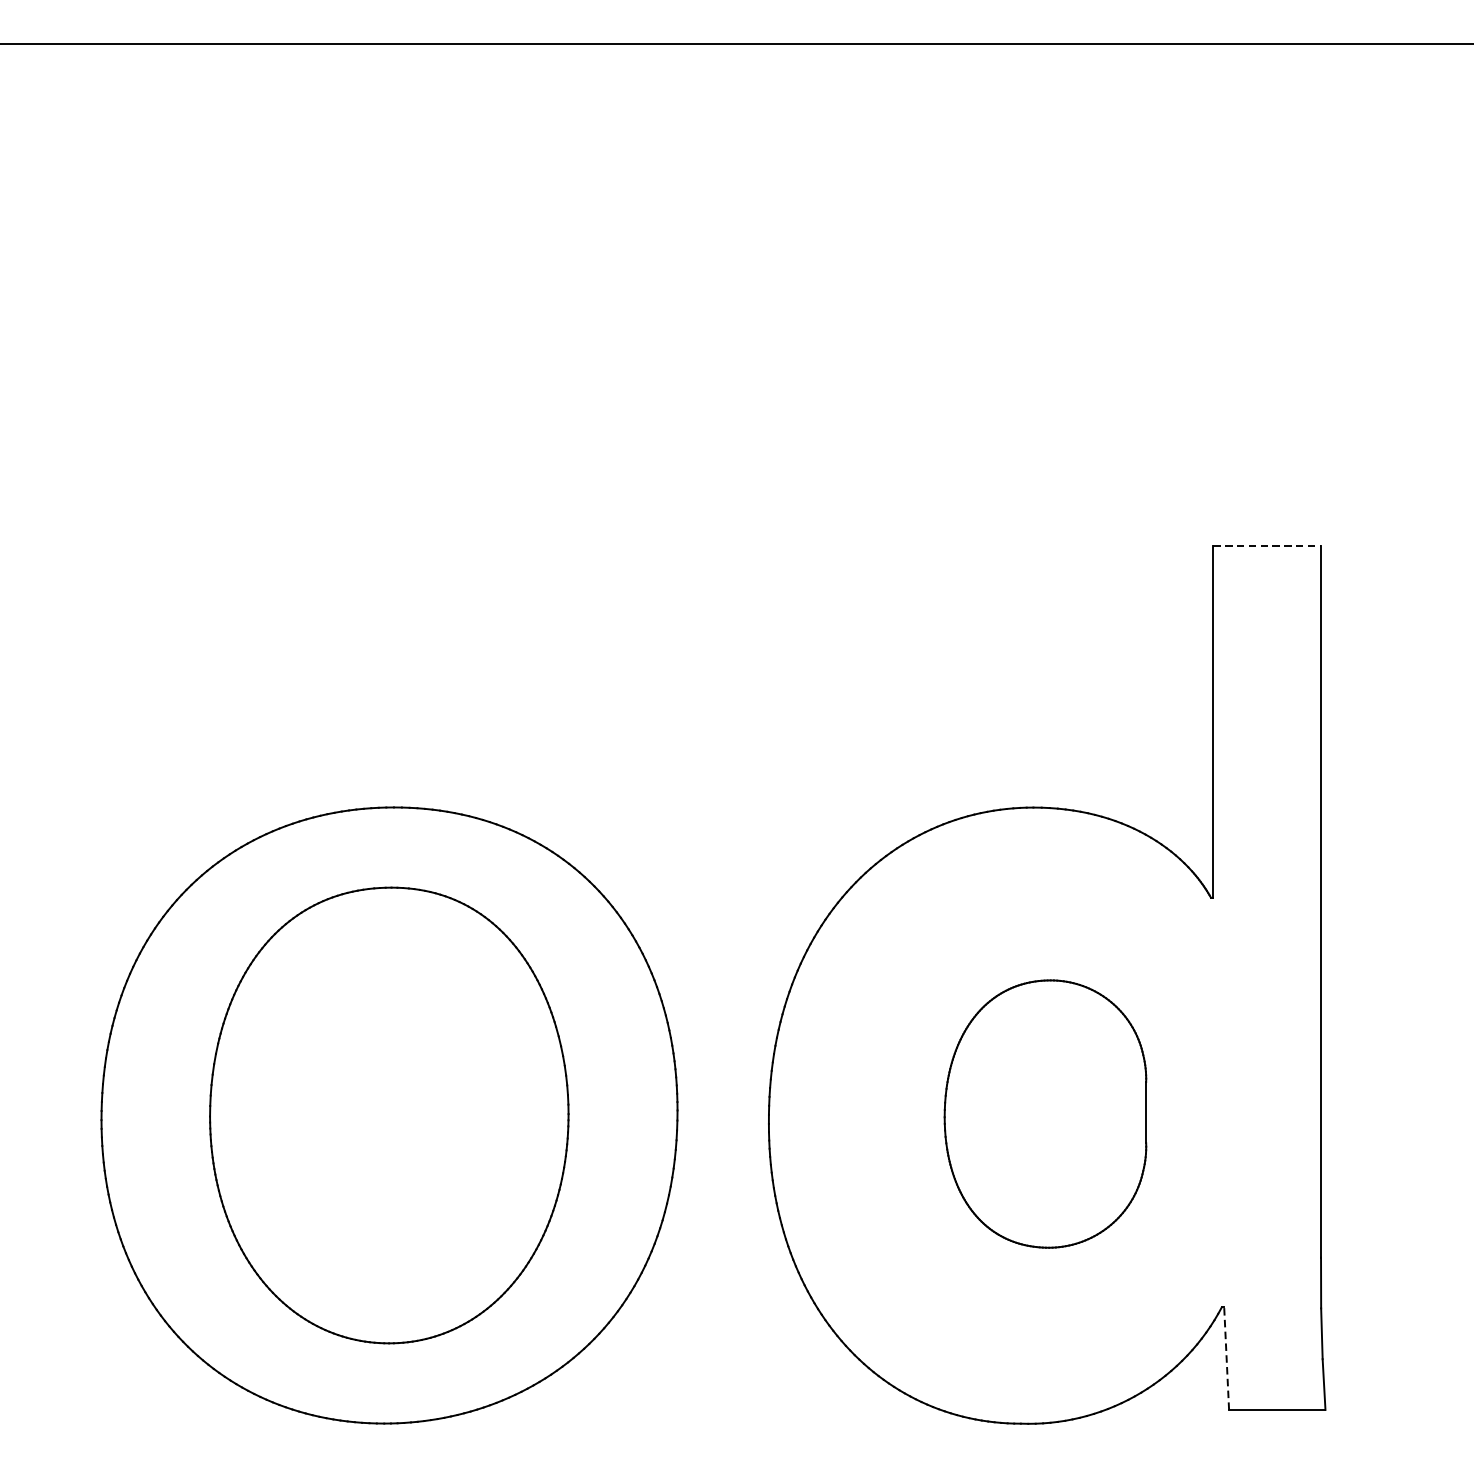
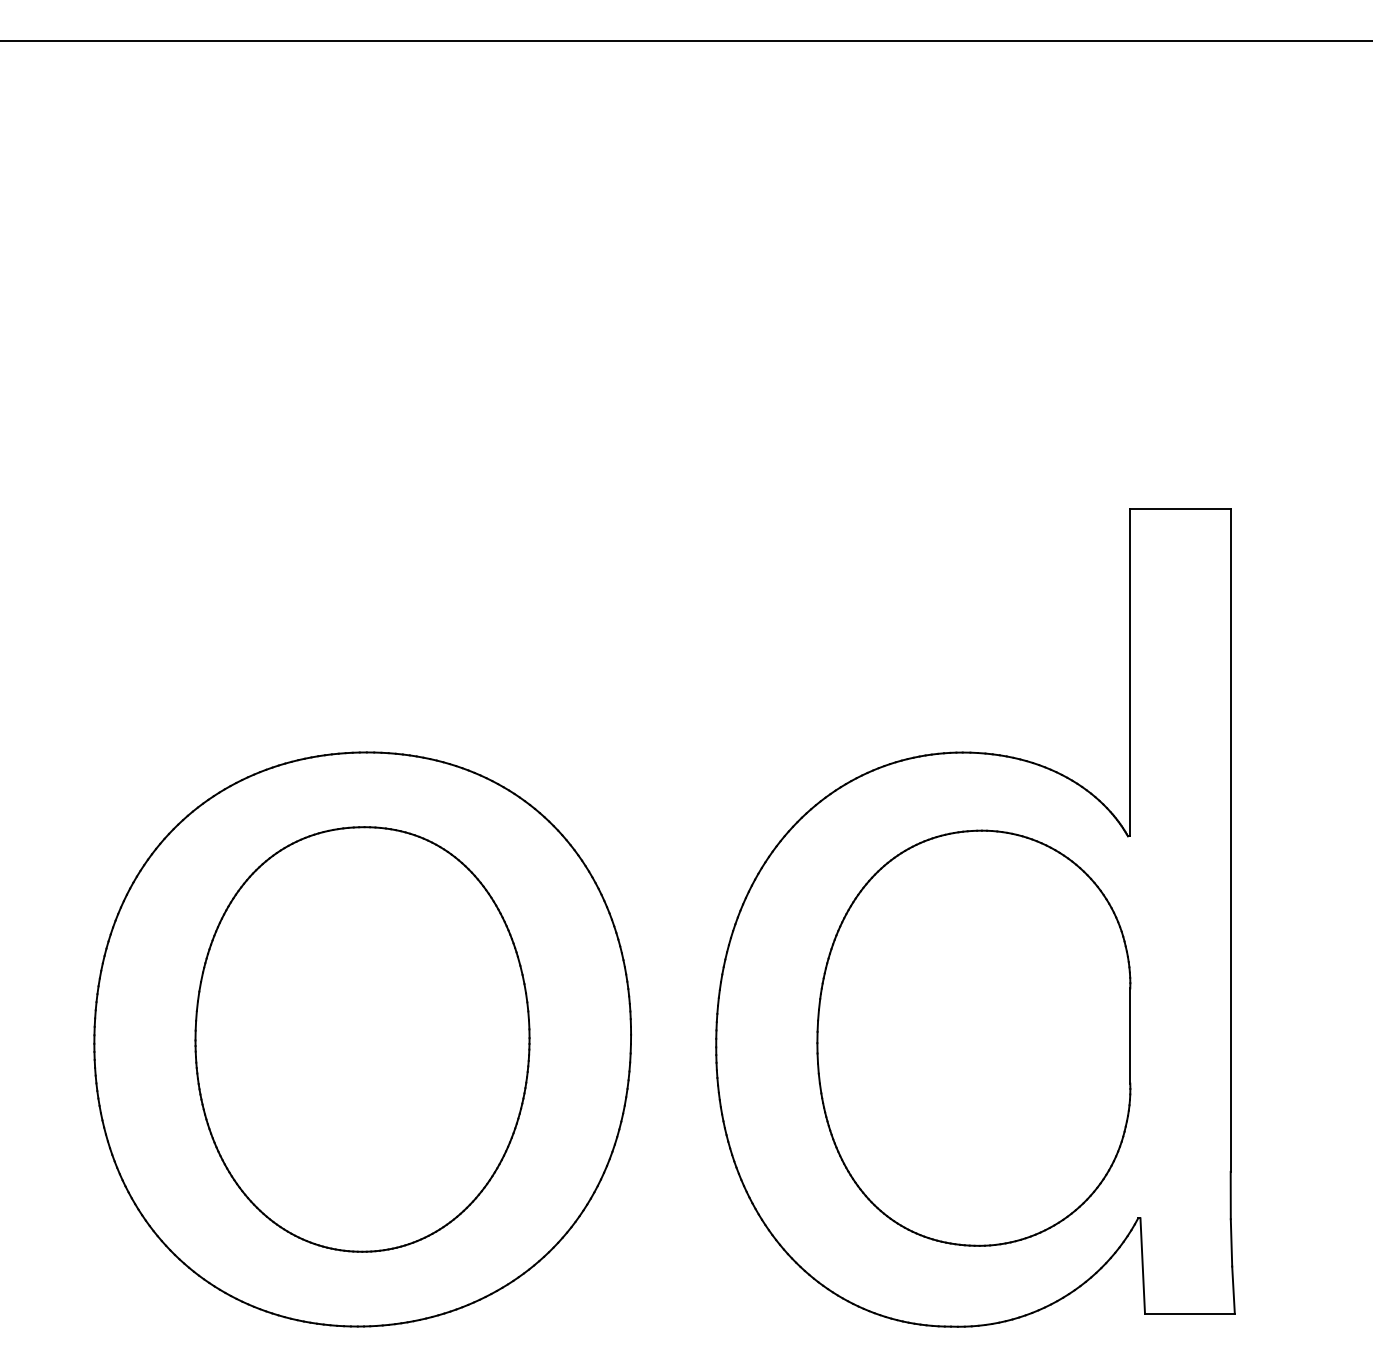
line: (1267, 545) -> (1180, 508), dashed -> solid
part: (1045, 1113) -> (973, 1037), size x1.67
line: (1226, 1359) -> (1142, 1266), dashed -> solid

